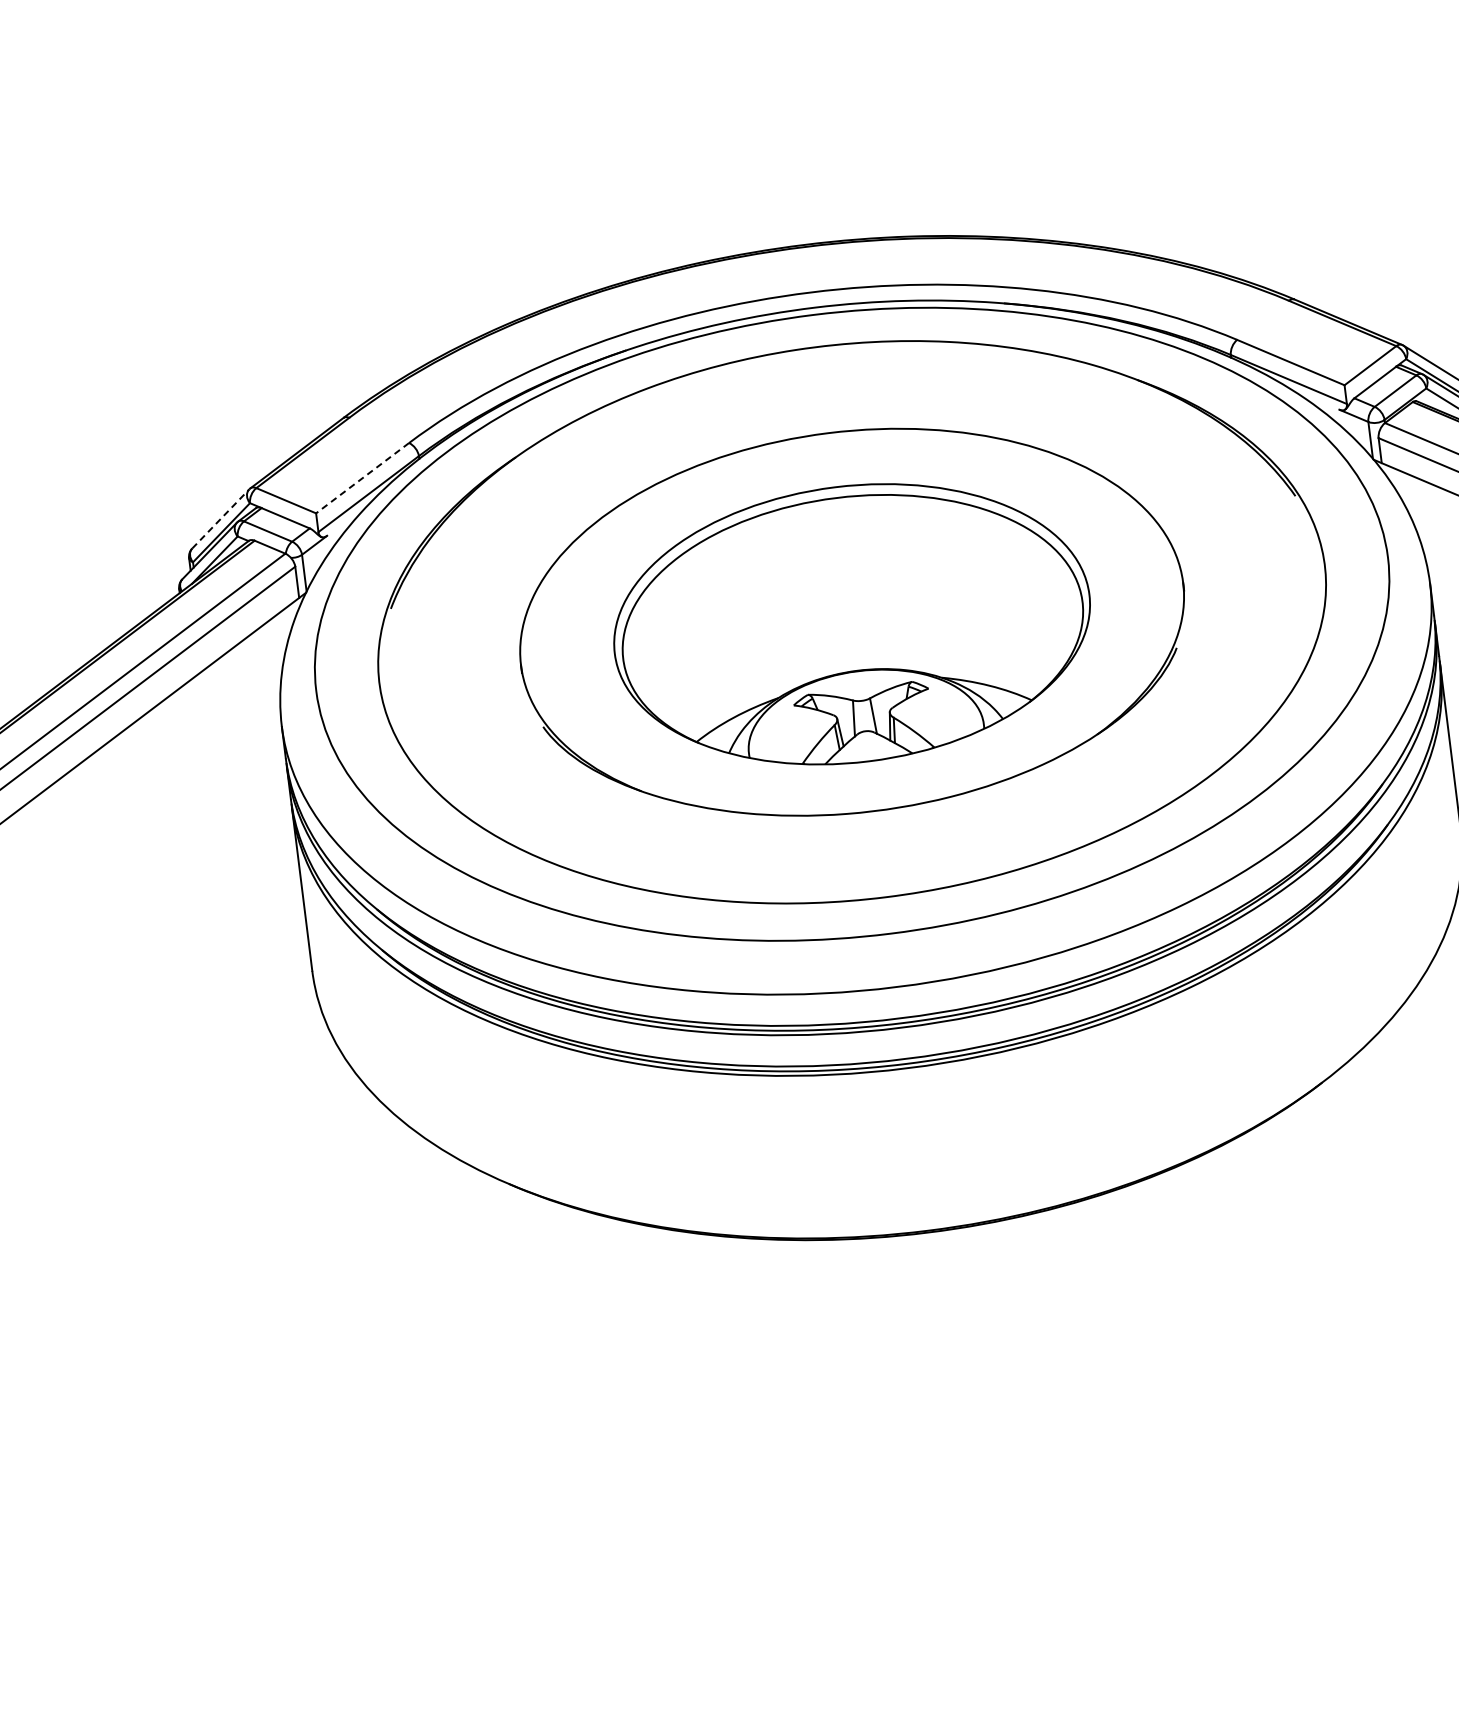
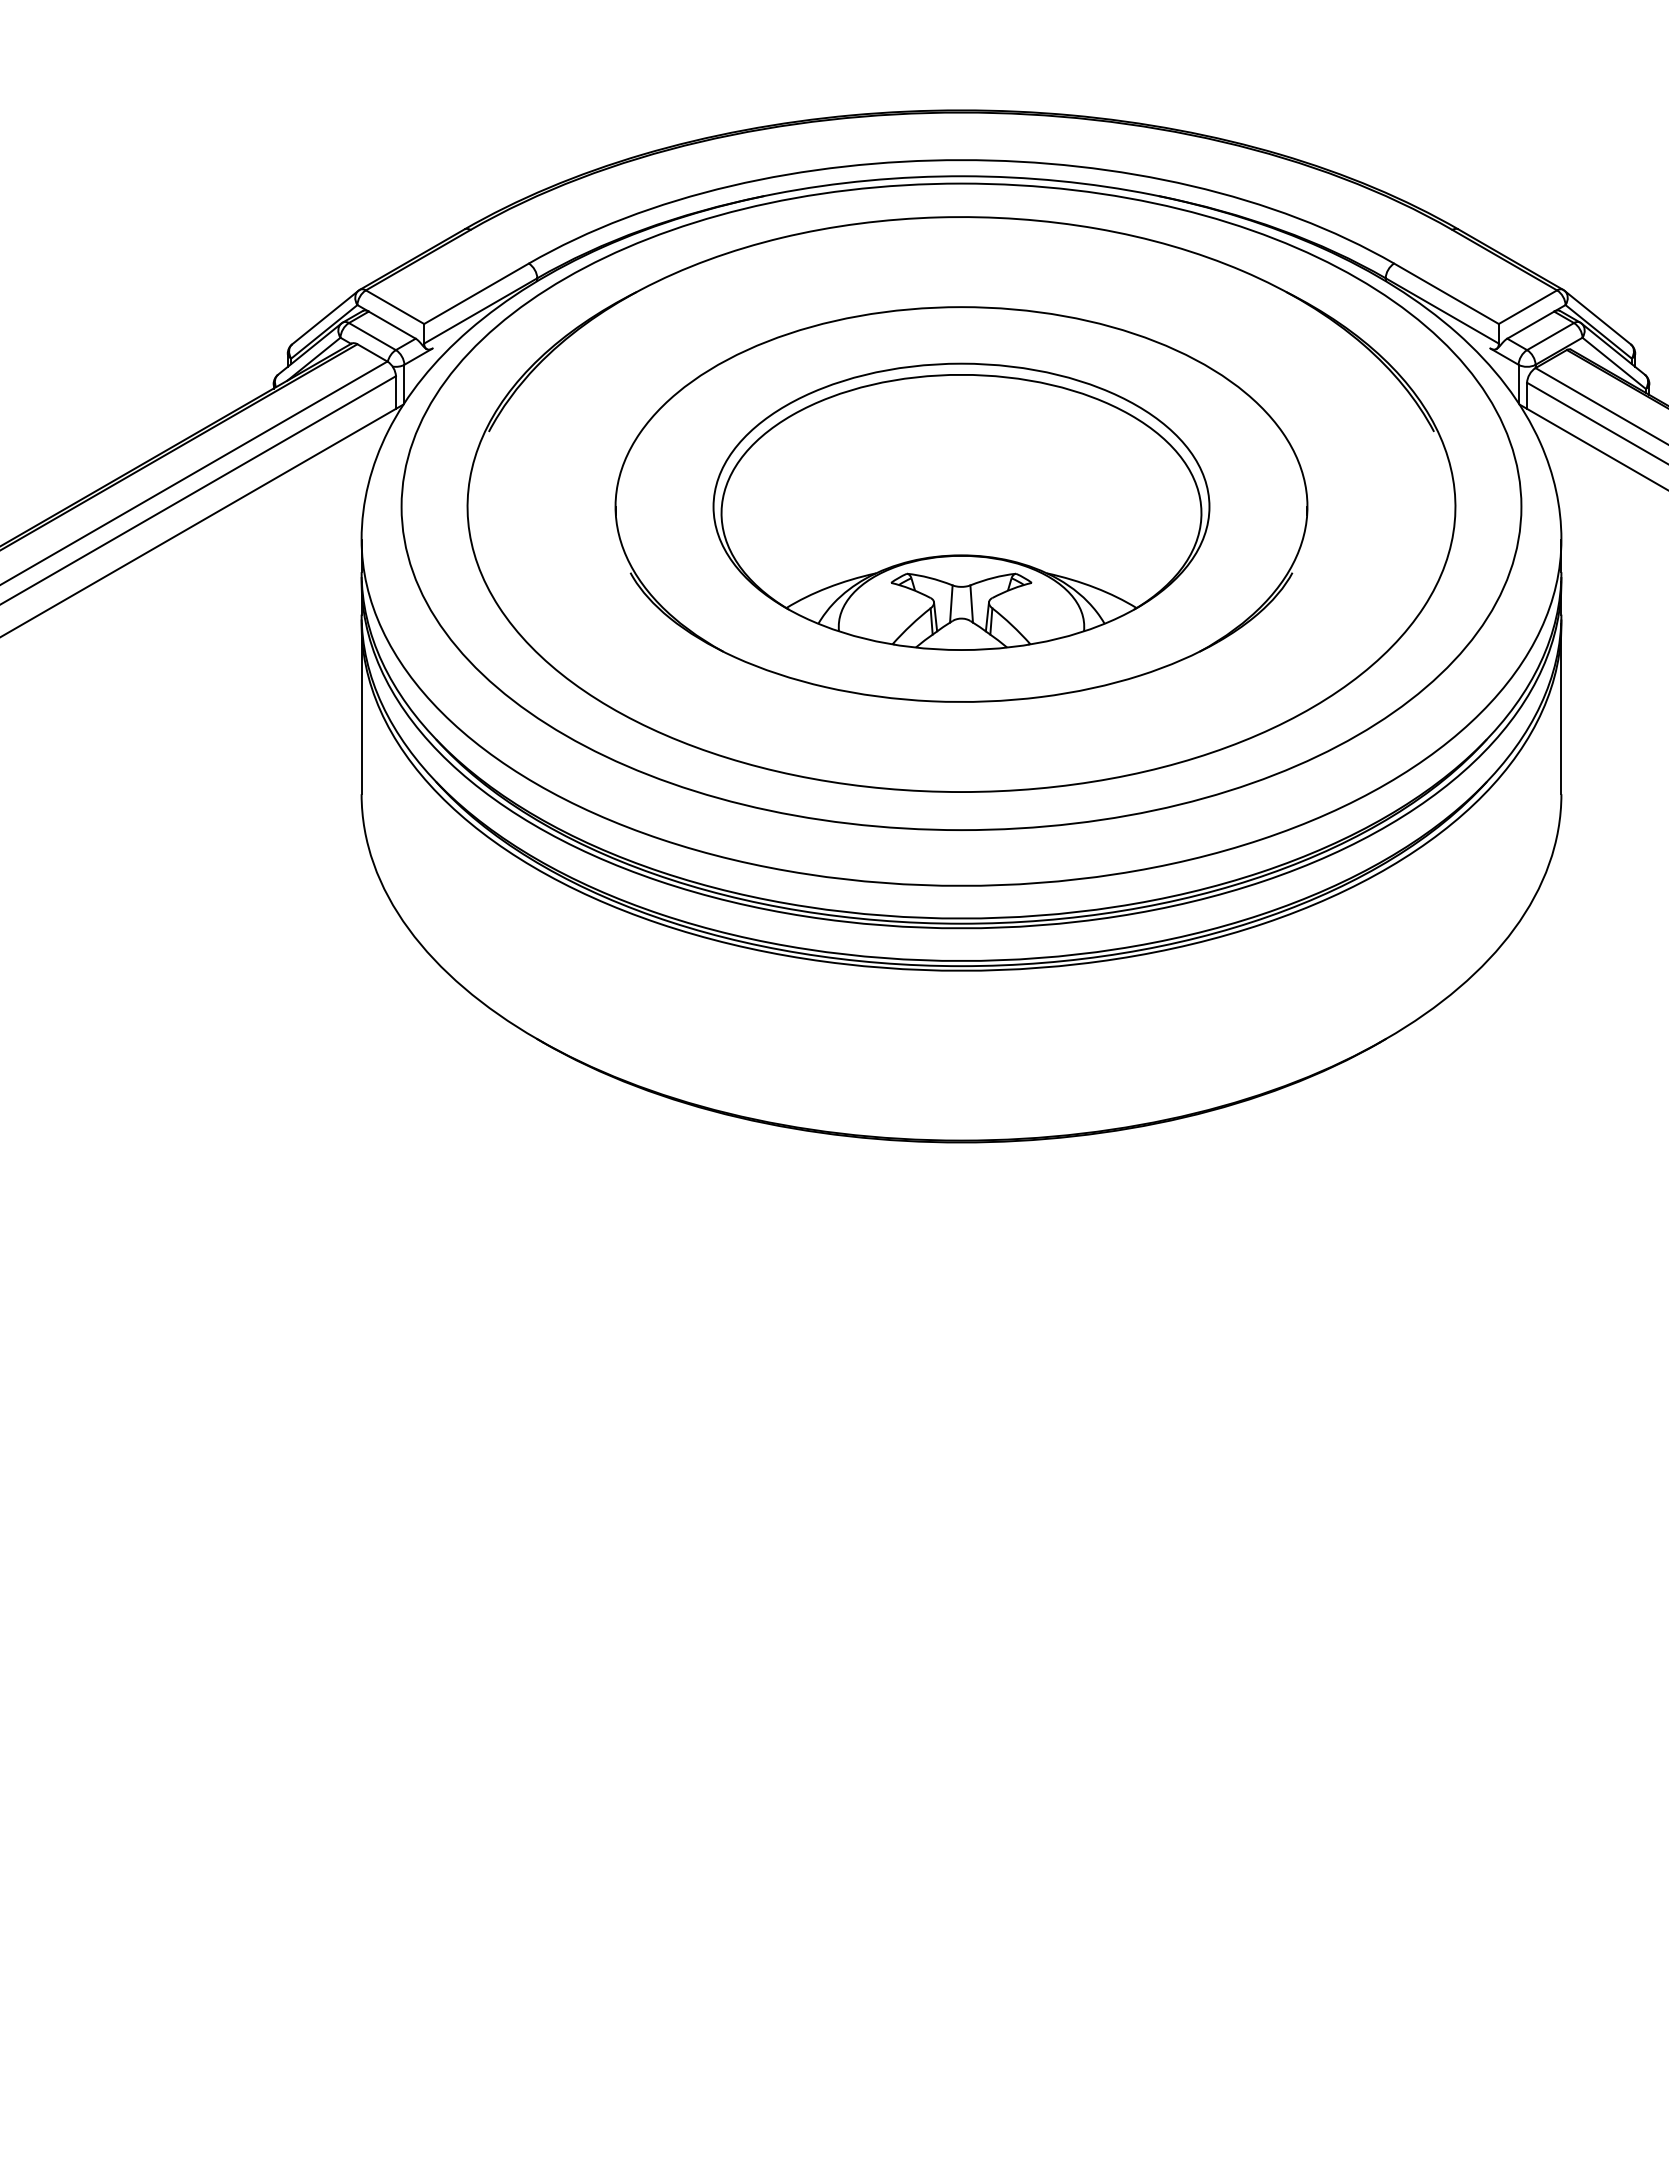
line: (362, 478) -> (476, 294), dashed -> solid
line: (220, 518) -> (325, 317), dashed -> solid

